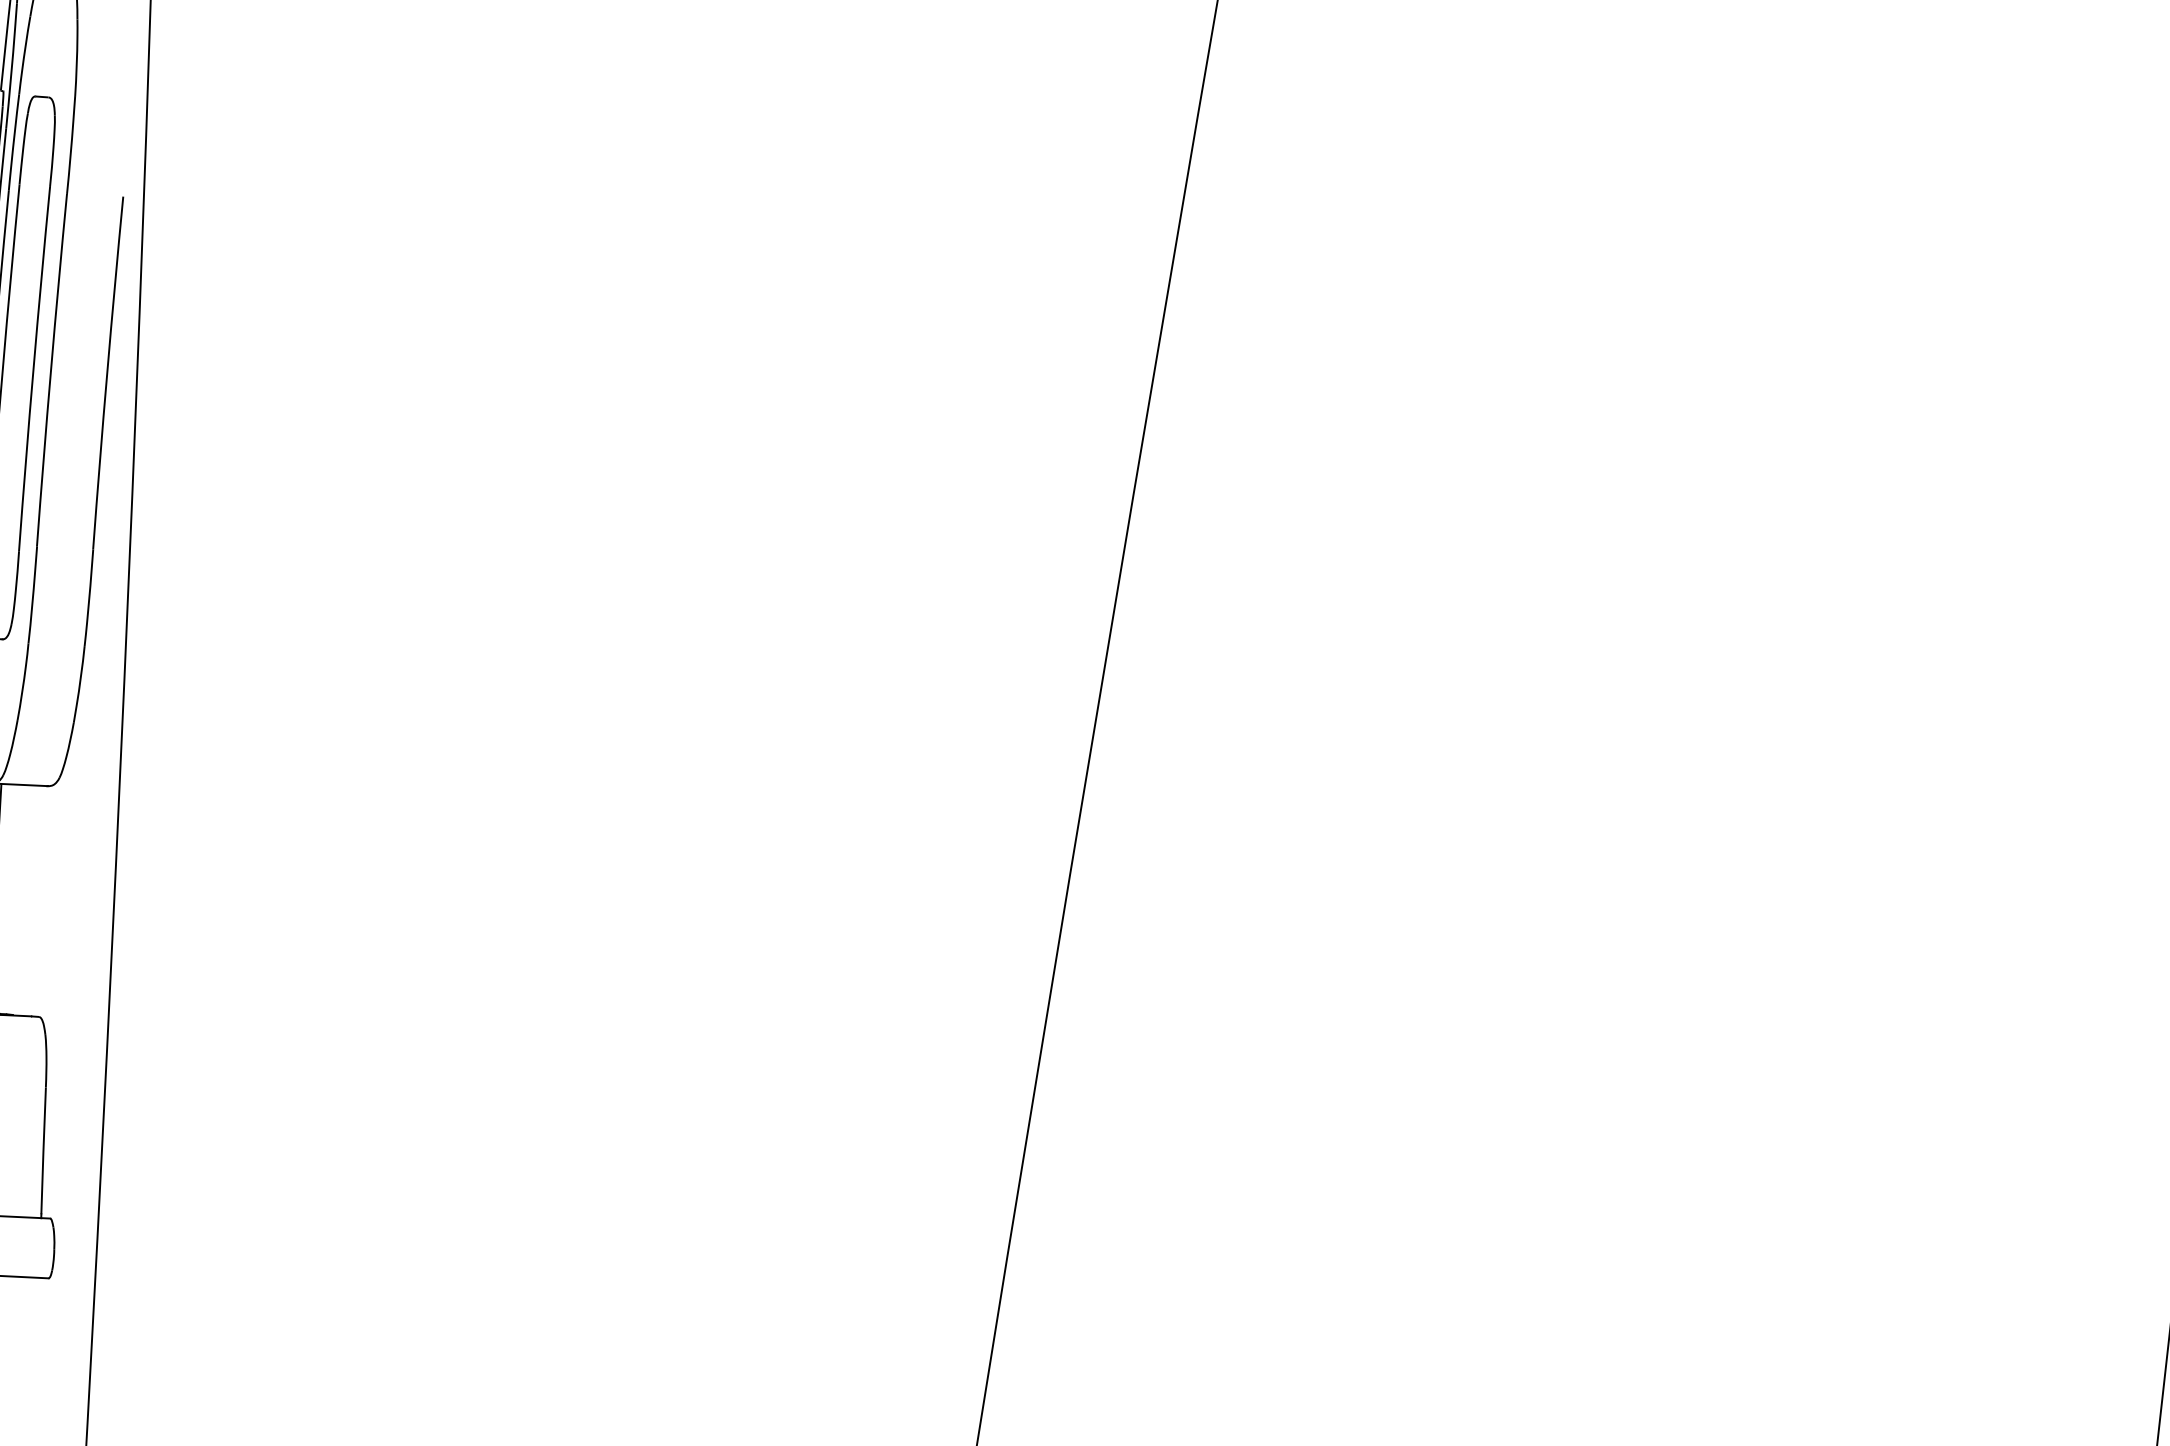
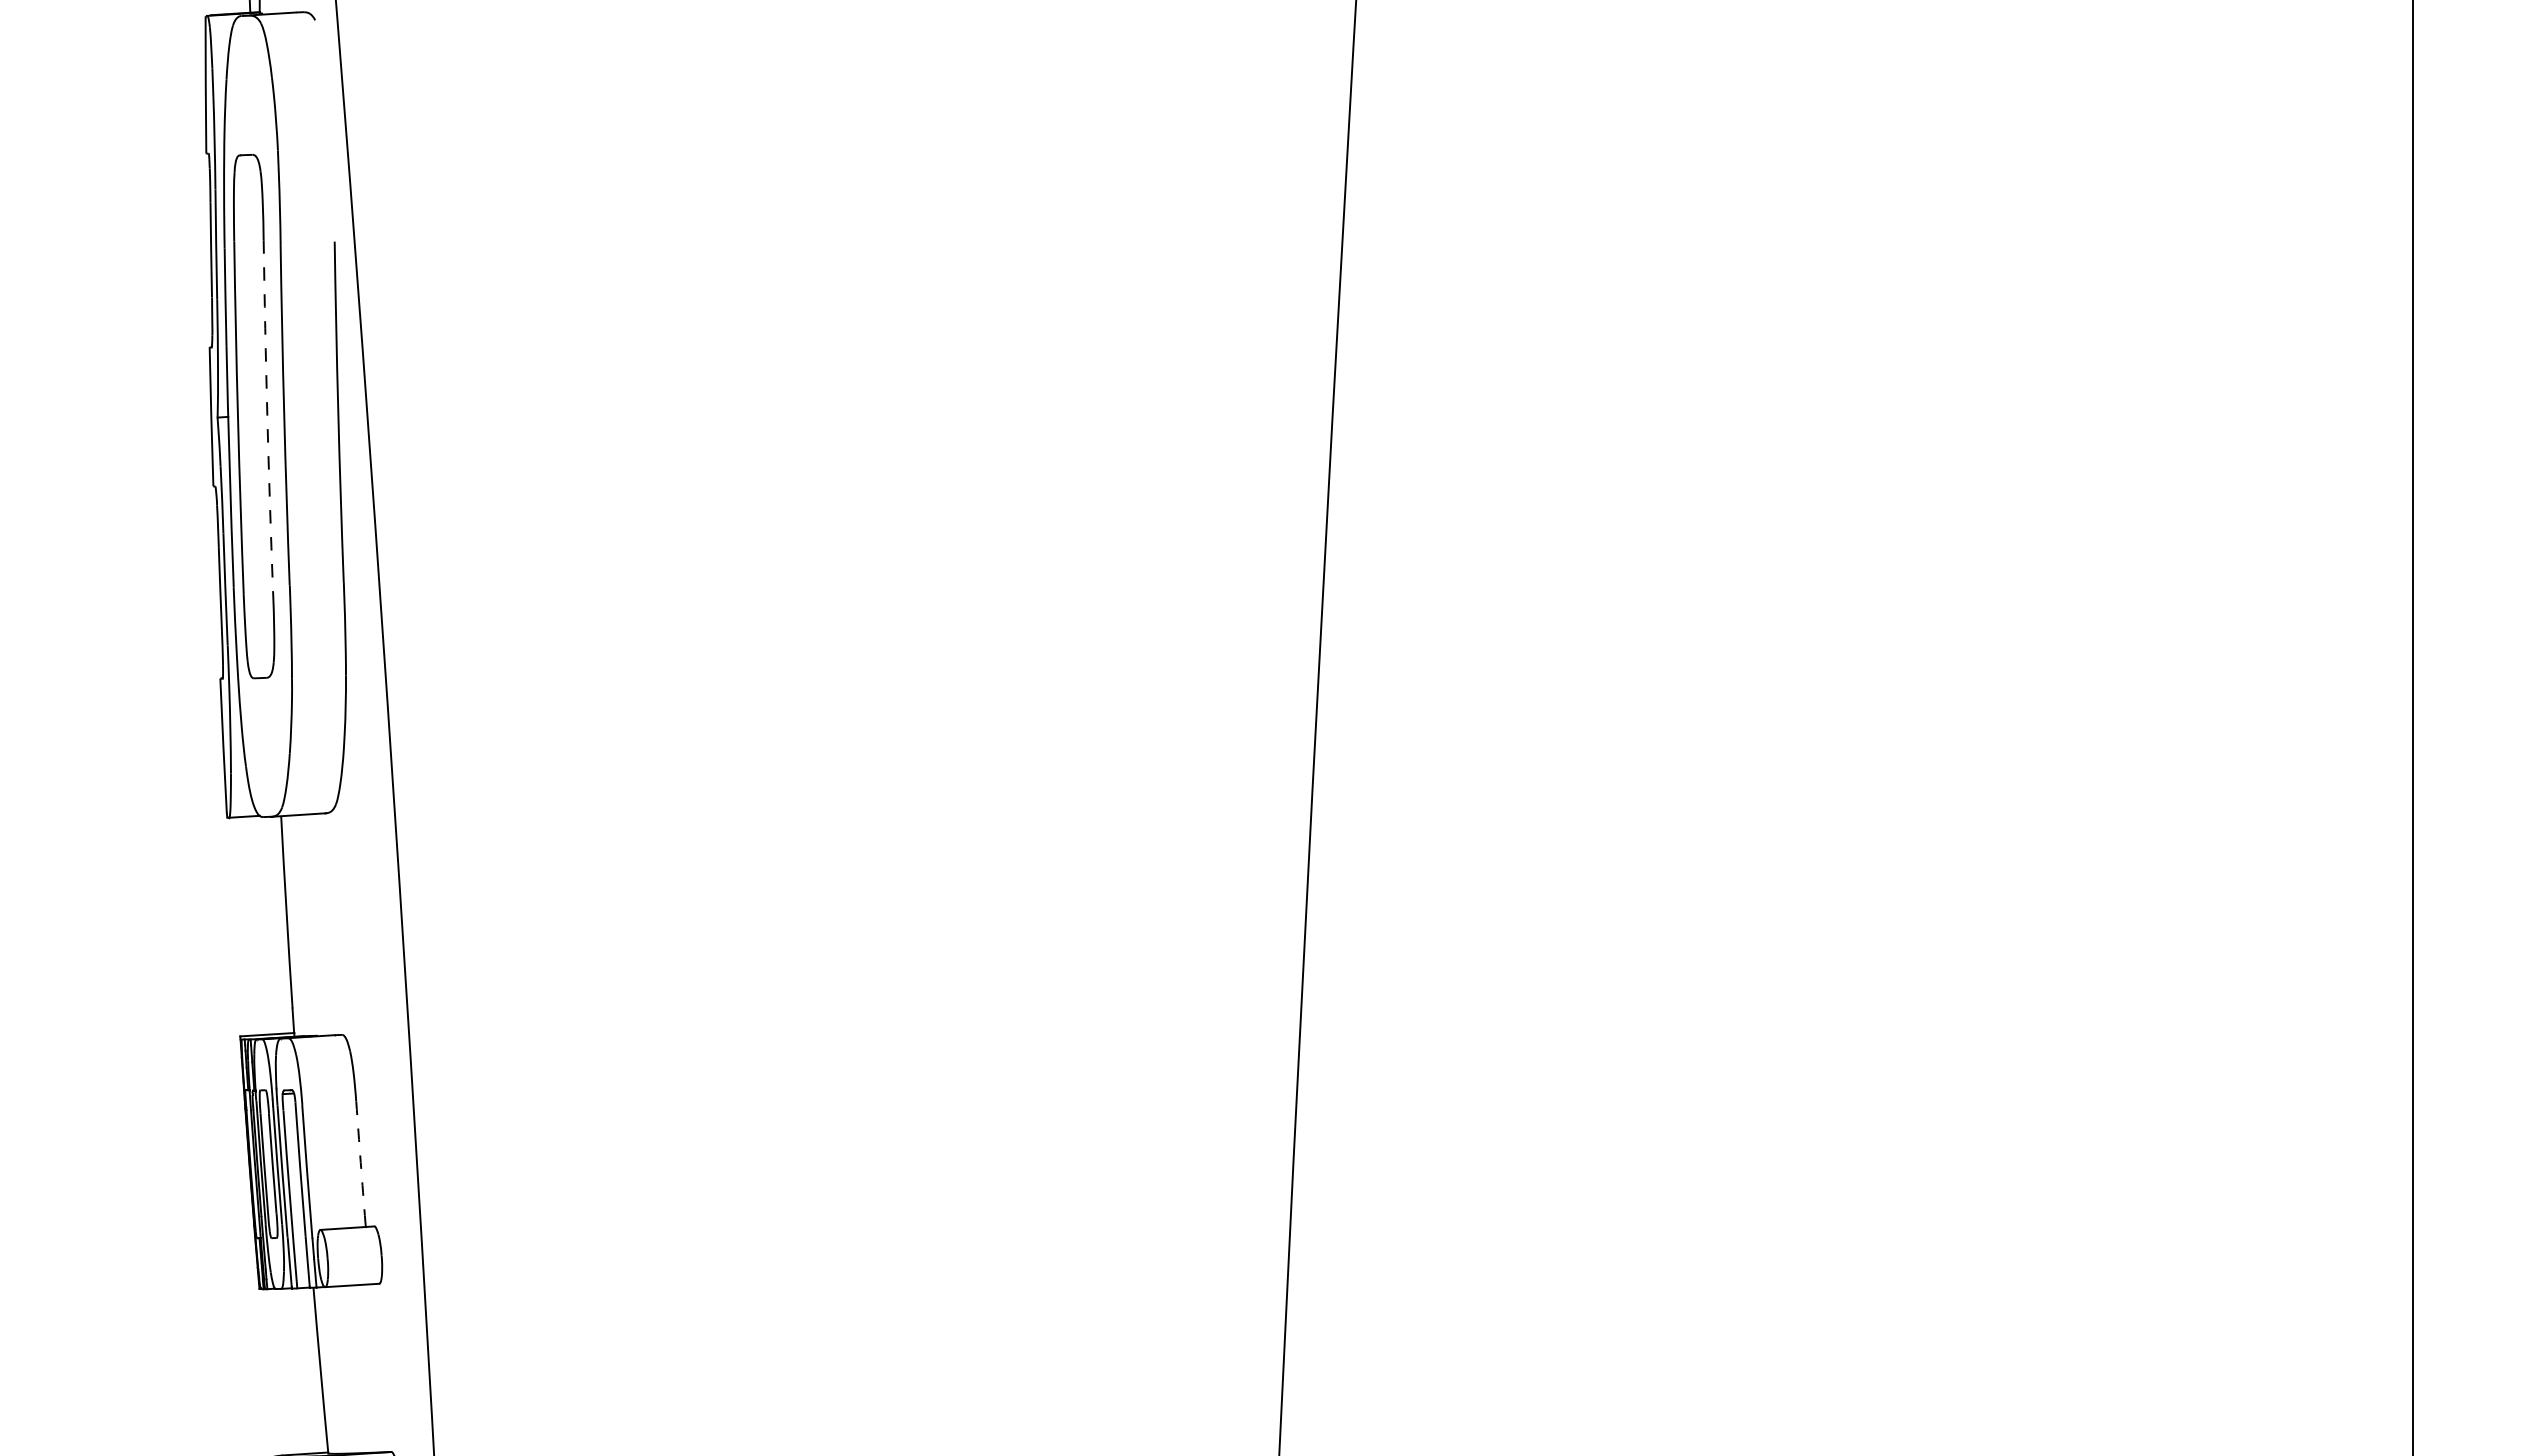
arc: (33, 369) -> (267, 416), solid -> dashed
arc: (43, 1150) -> (360, 1162), solid -> dashed

